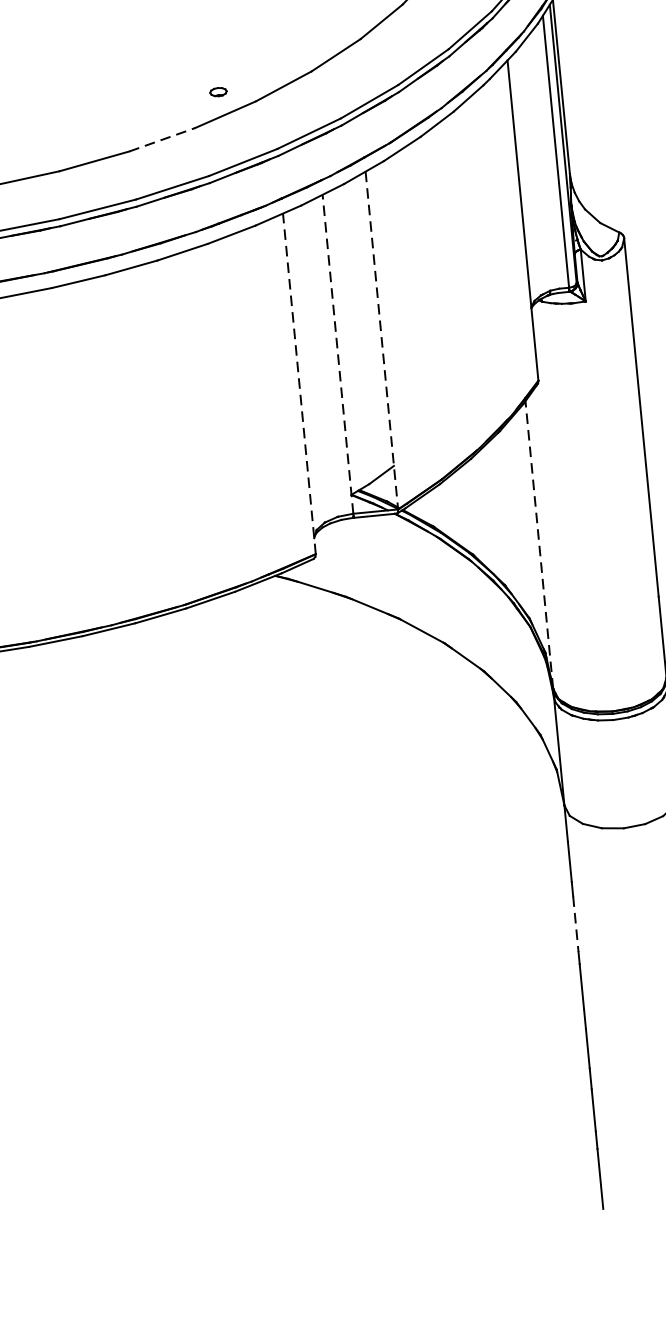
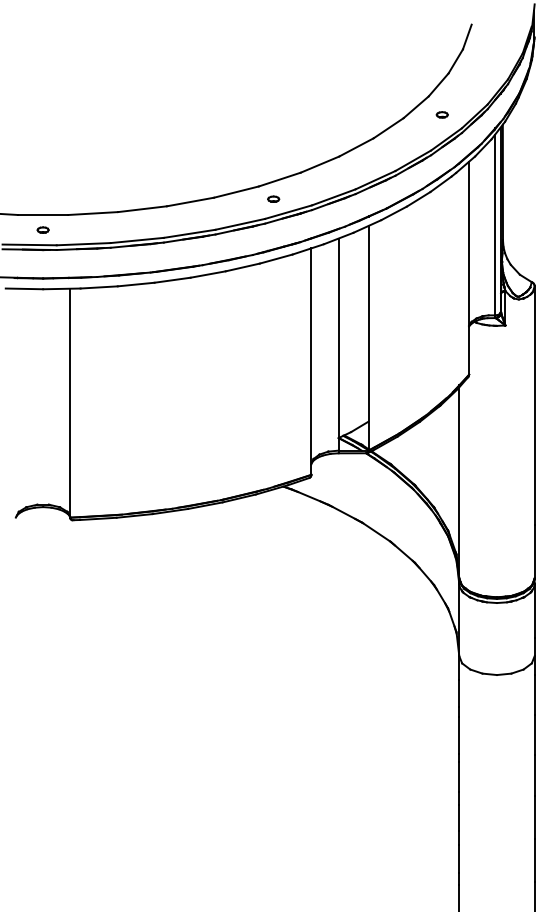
part: (218, 91) -> (273, 198), moved
line: (162, 138) -> (236, 191), dashed -> solid
line: (381, 340) -> (368, 338), dashed -> solid
line: (337, 354) -> (338, 344), dashed -> solid
line: (299, 383) -> (311, 361), dashed -> solid
line: (539, 544) -> (459, 482), dashed -> solid
line: (576, 924) -> (459, 735), dashed -> solid

